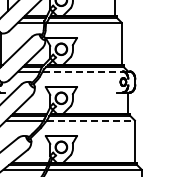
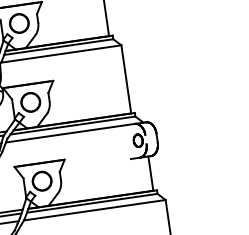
line: (85, 71) -> (74, 132), dashed -> solid
line: (91, 120) -> (95, 209), dashed -> solid

